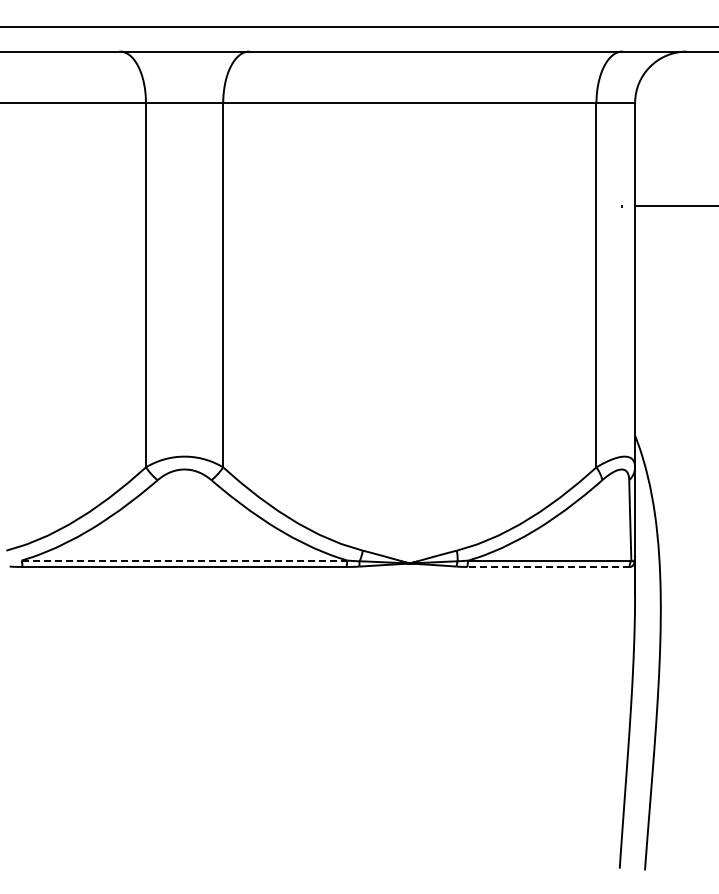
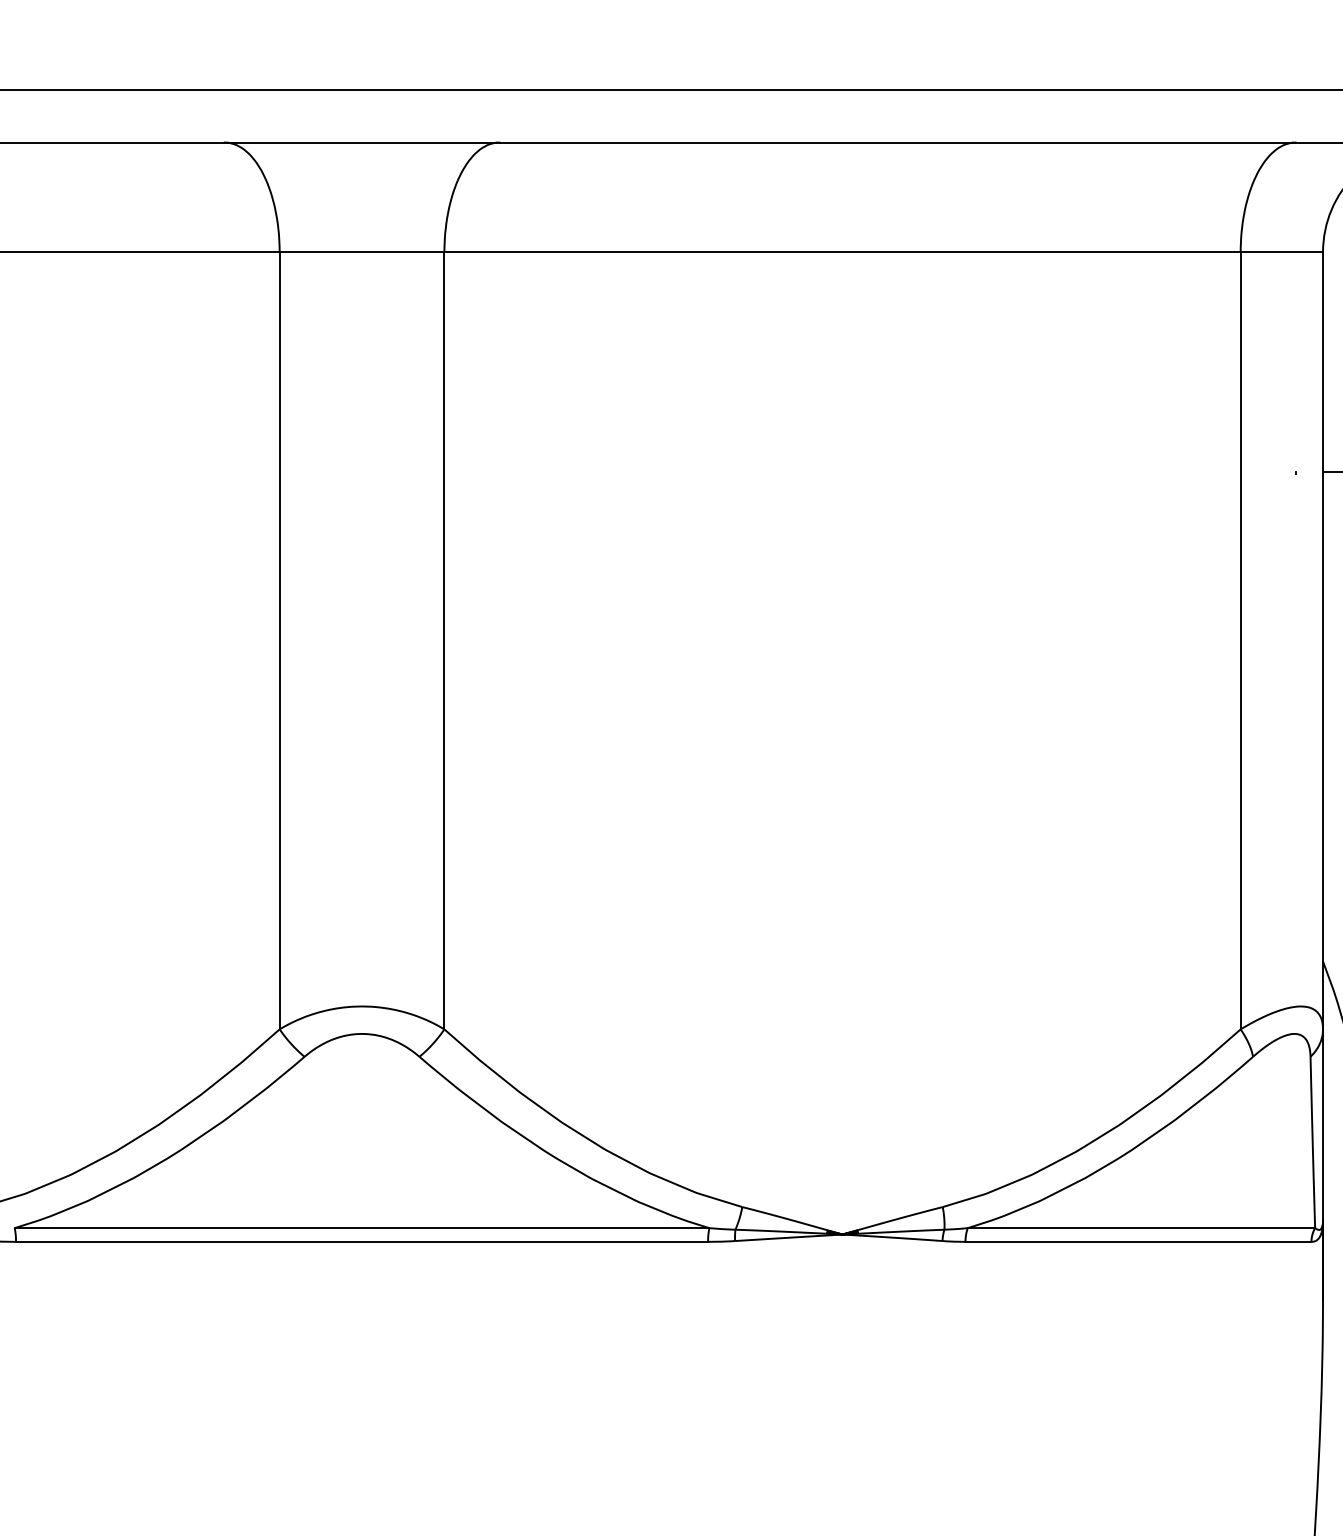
line: (184, 560) -> (361, 1228), dashed -> solid
line: (548, 566) -> (1138, 1240), dashed -> solid

